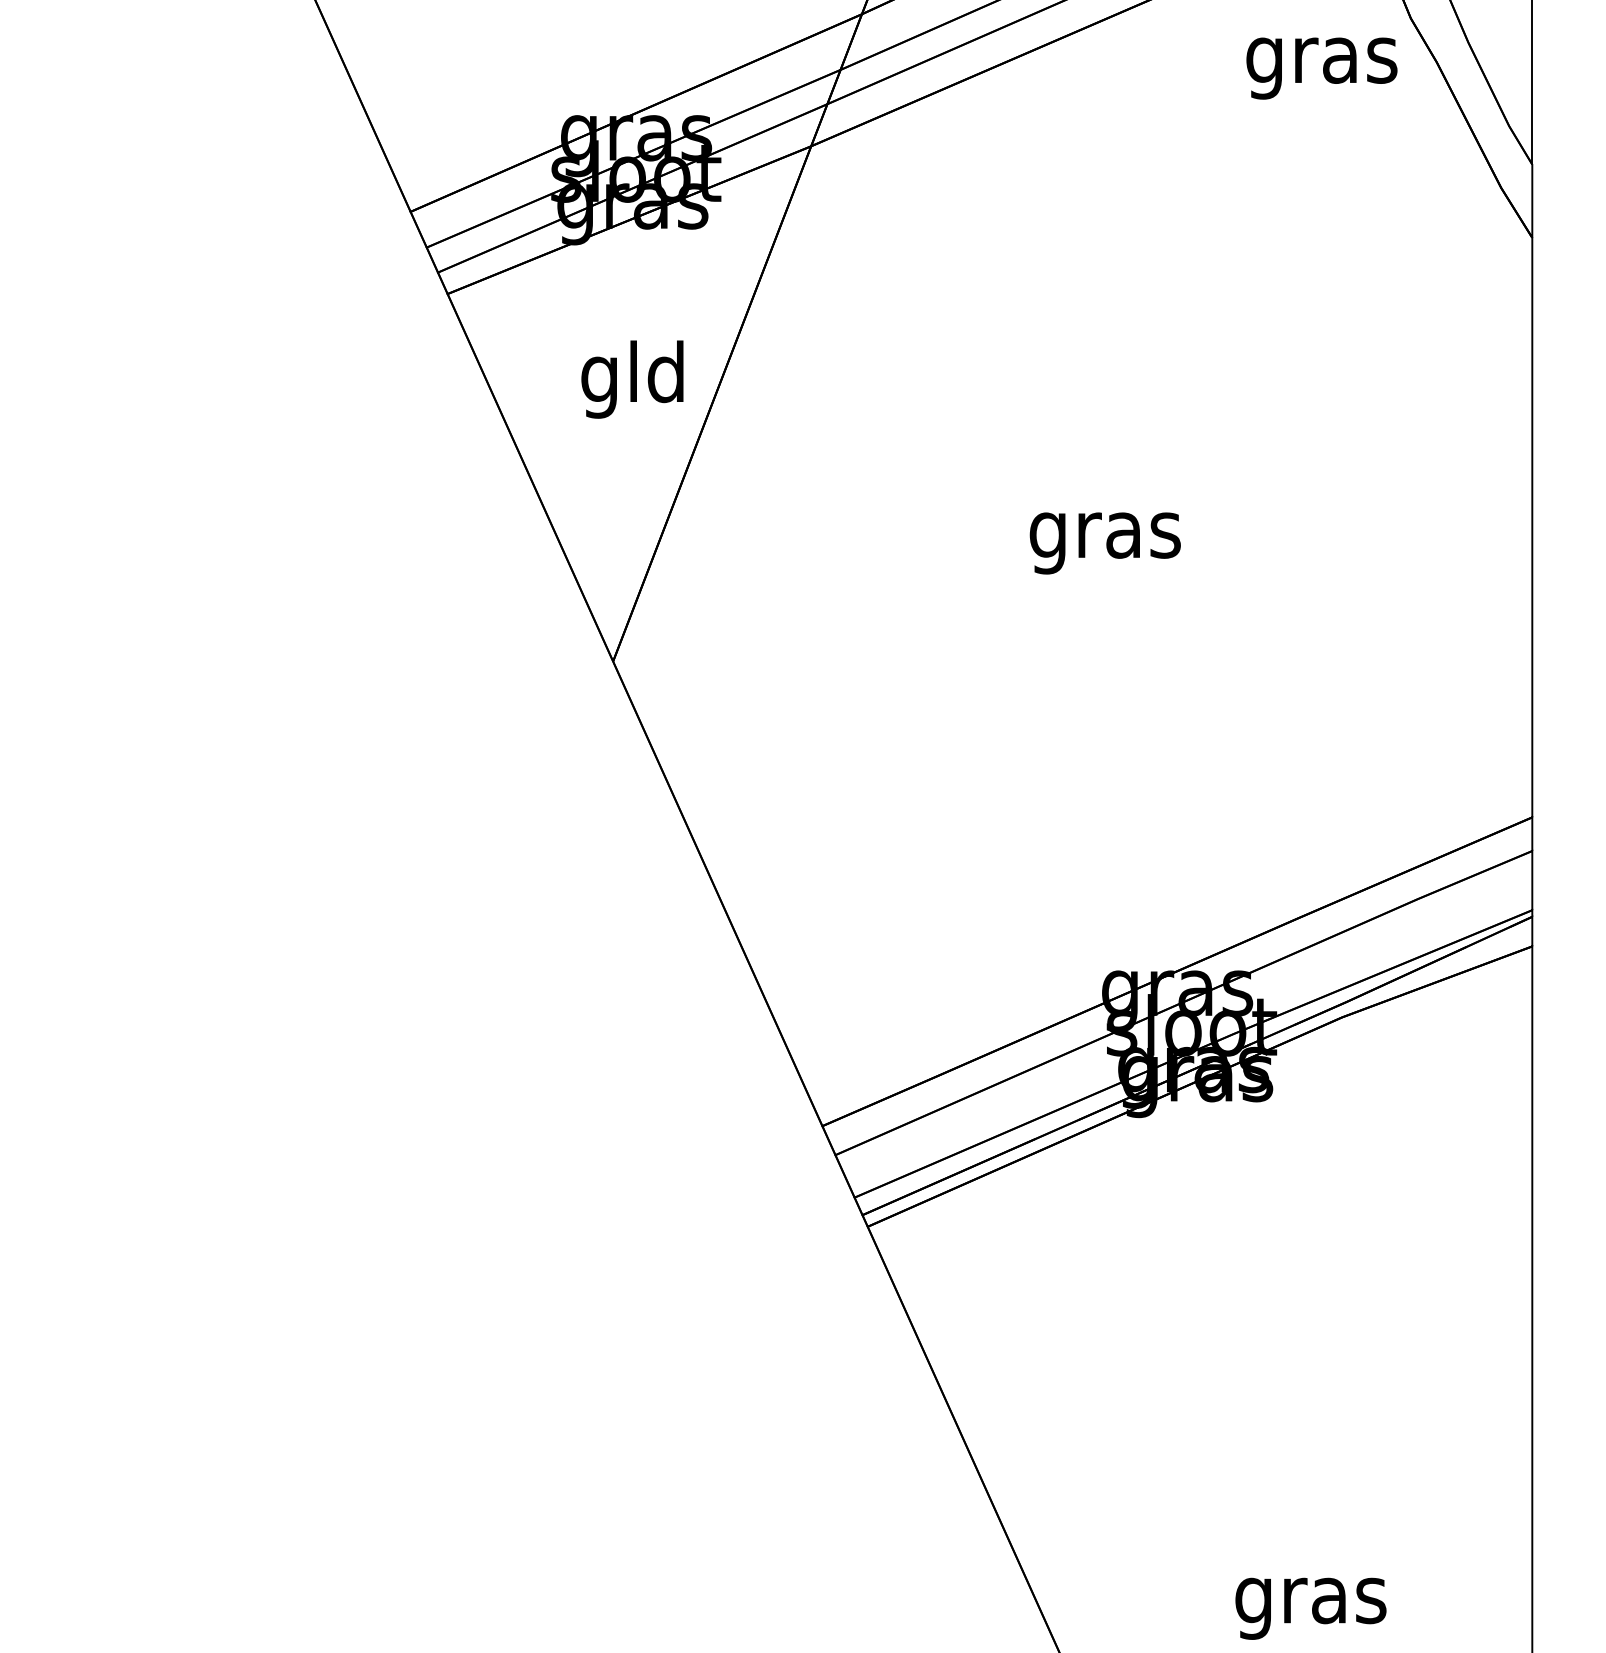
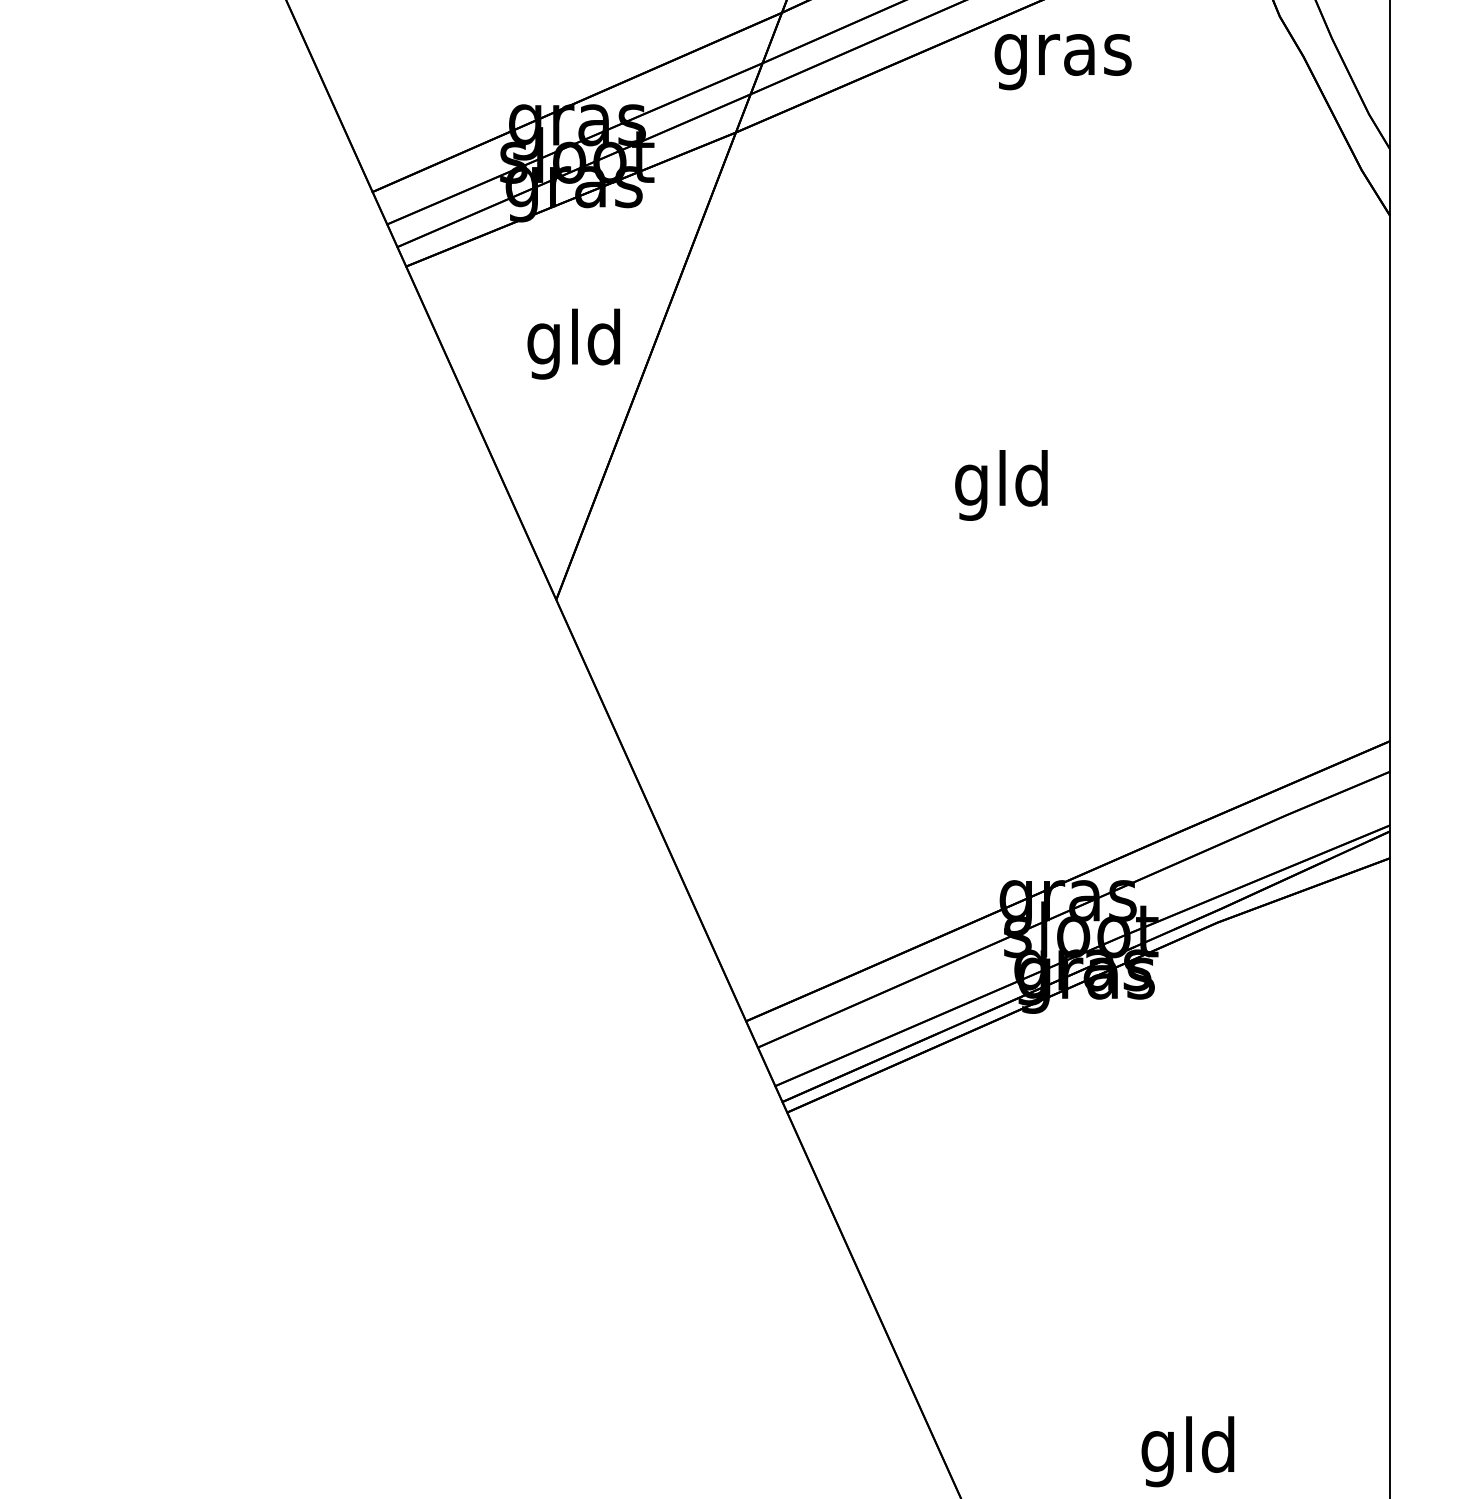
text: (1321, 68) -> (1062, 61), moved
text: (1104, 535) -> (1001, 485), gras -> gld
text: (1310, 1600) -> (1188, 1451), gras -> gld

